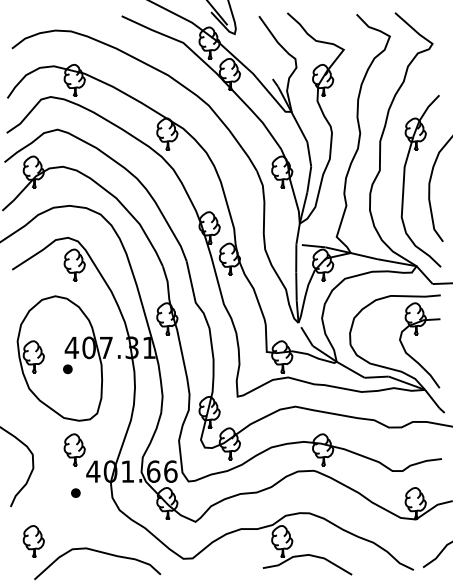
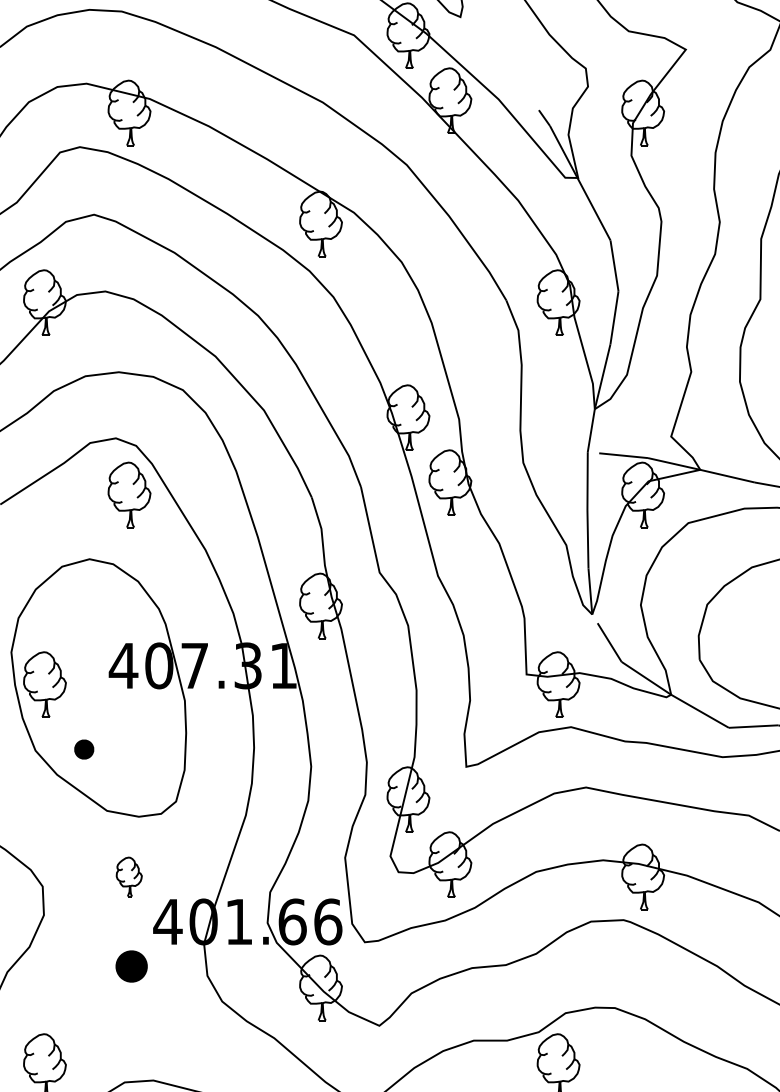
part: (67, 369) -> (83, 749), moved
part: (74, 449) -> (128, 876), size x0.6
part: (75, 492) -> (131, 964), size x1.6

